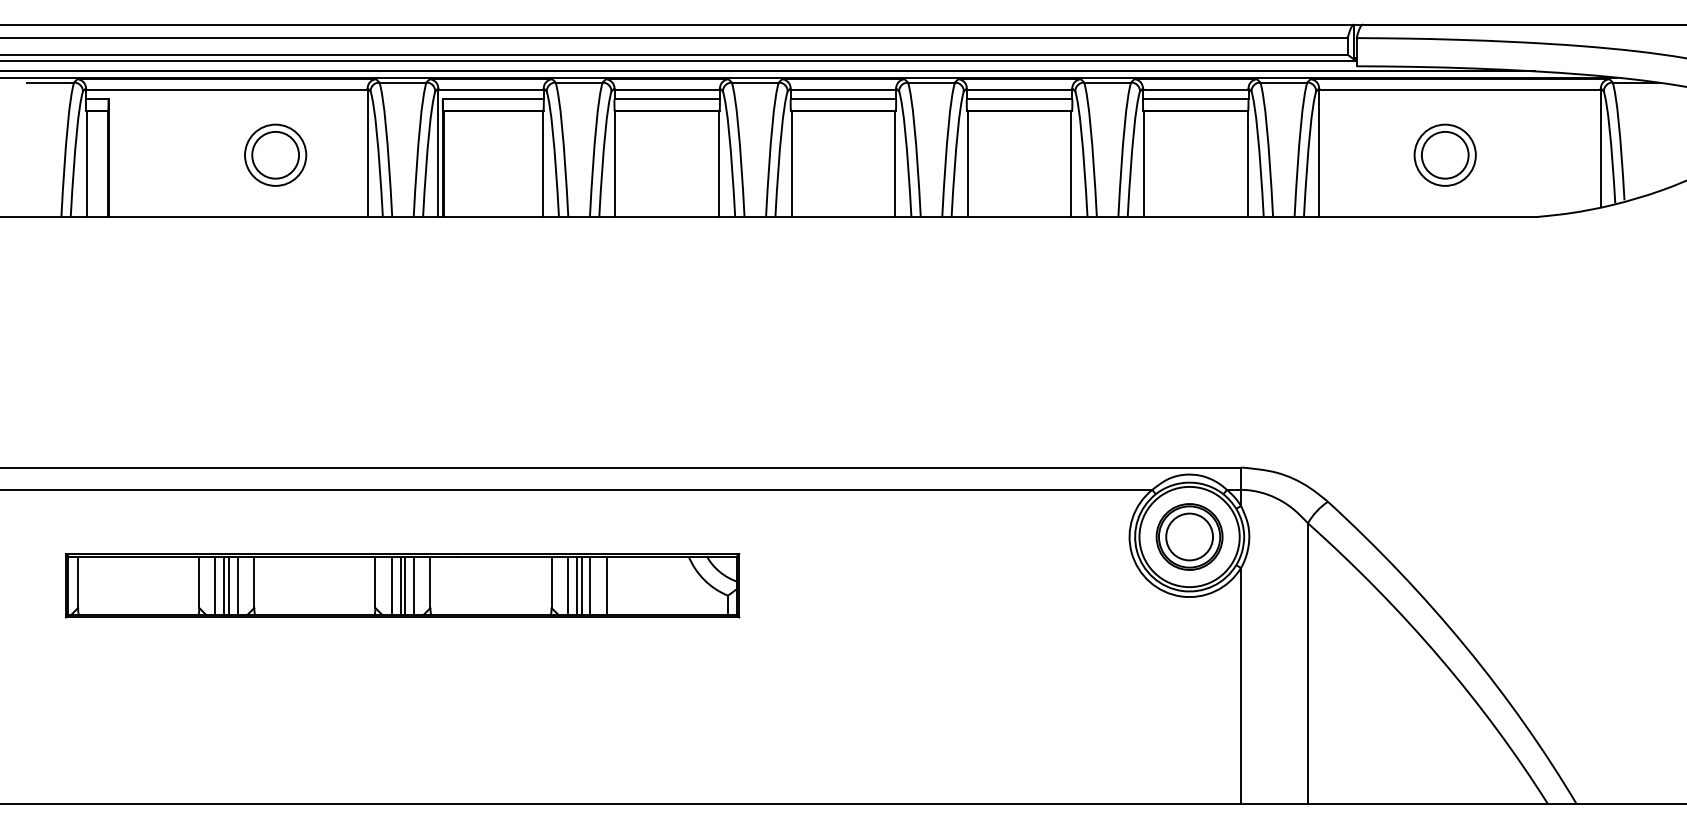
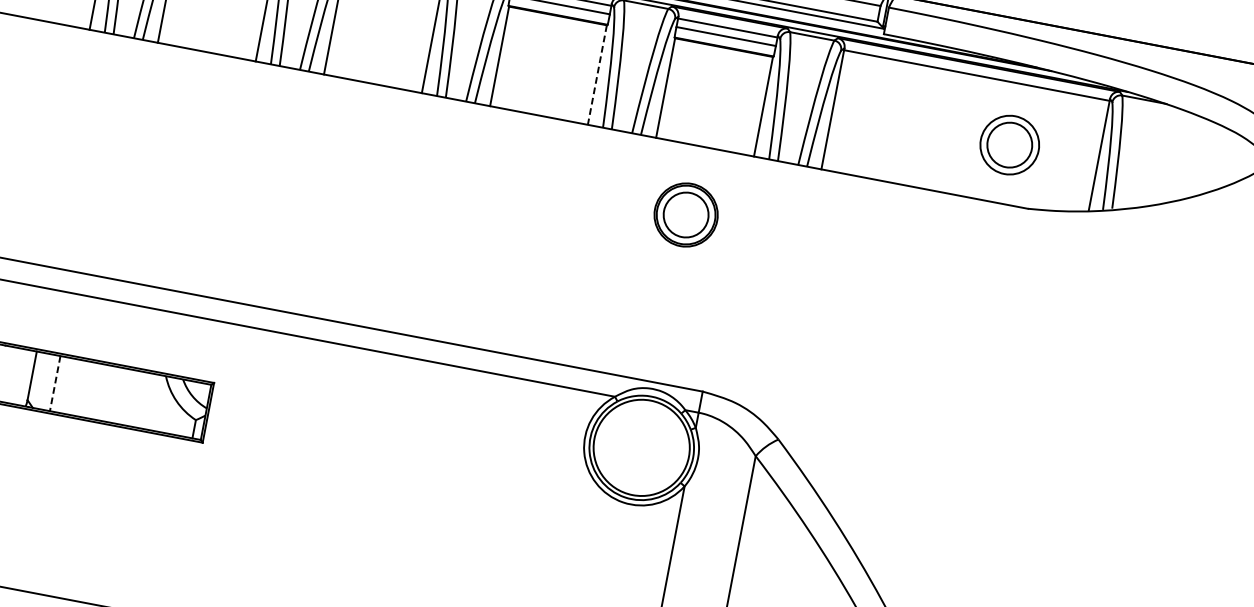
part: (1444, 154) -> (1009, 144), moved
line: (1071, 164) -> (597, 75), solid -> dashed
part: (1189, 536) -> (686, 214), moved
line: (567, 585) -> (46, 381), removed
line: (581, 585) -> (59, 384), removed
line: (590, 585) -> (68, 385), removed
line: (606, 585) -> (83, 388), removed
line: (576, 586) -> (54, 384), solid -> dashed

